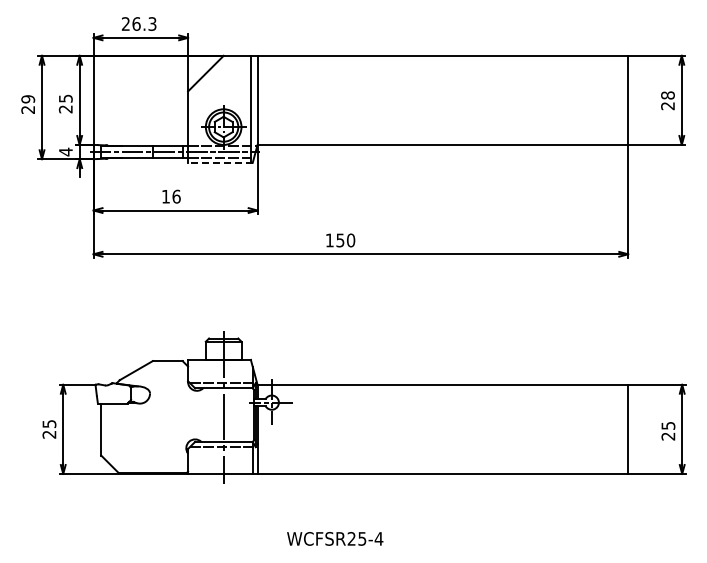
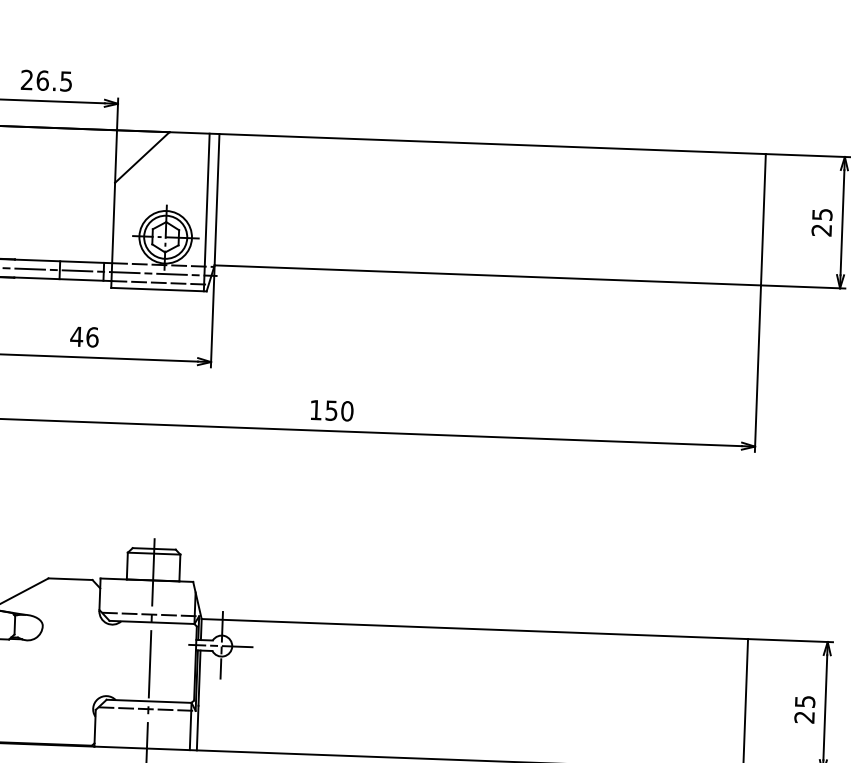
text: (152, 23) -> (66, 80), 26.3 -> 26.5
text: (667, 95) -> (821, 214), 28 -> 25
line: (219, 162) -> (157, 289), dashed -> solid
text: (165, 196) -> (76, 336), 16 -> 46

